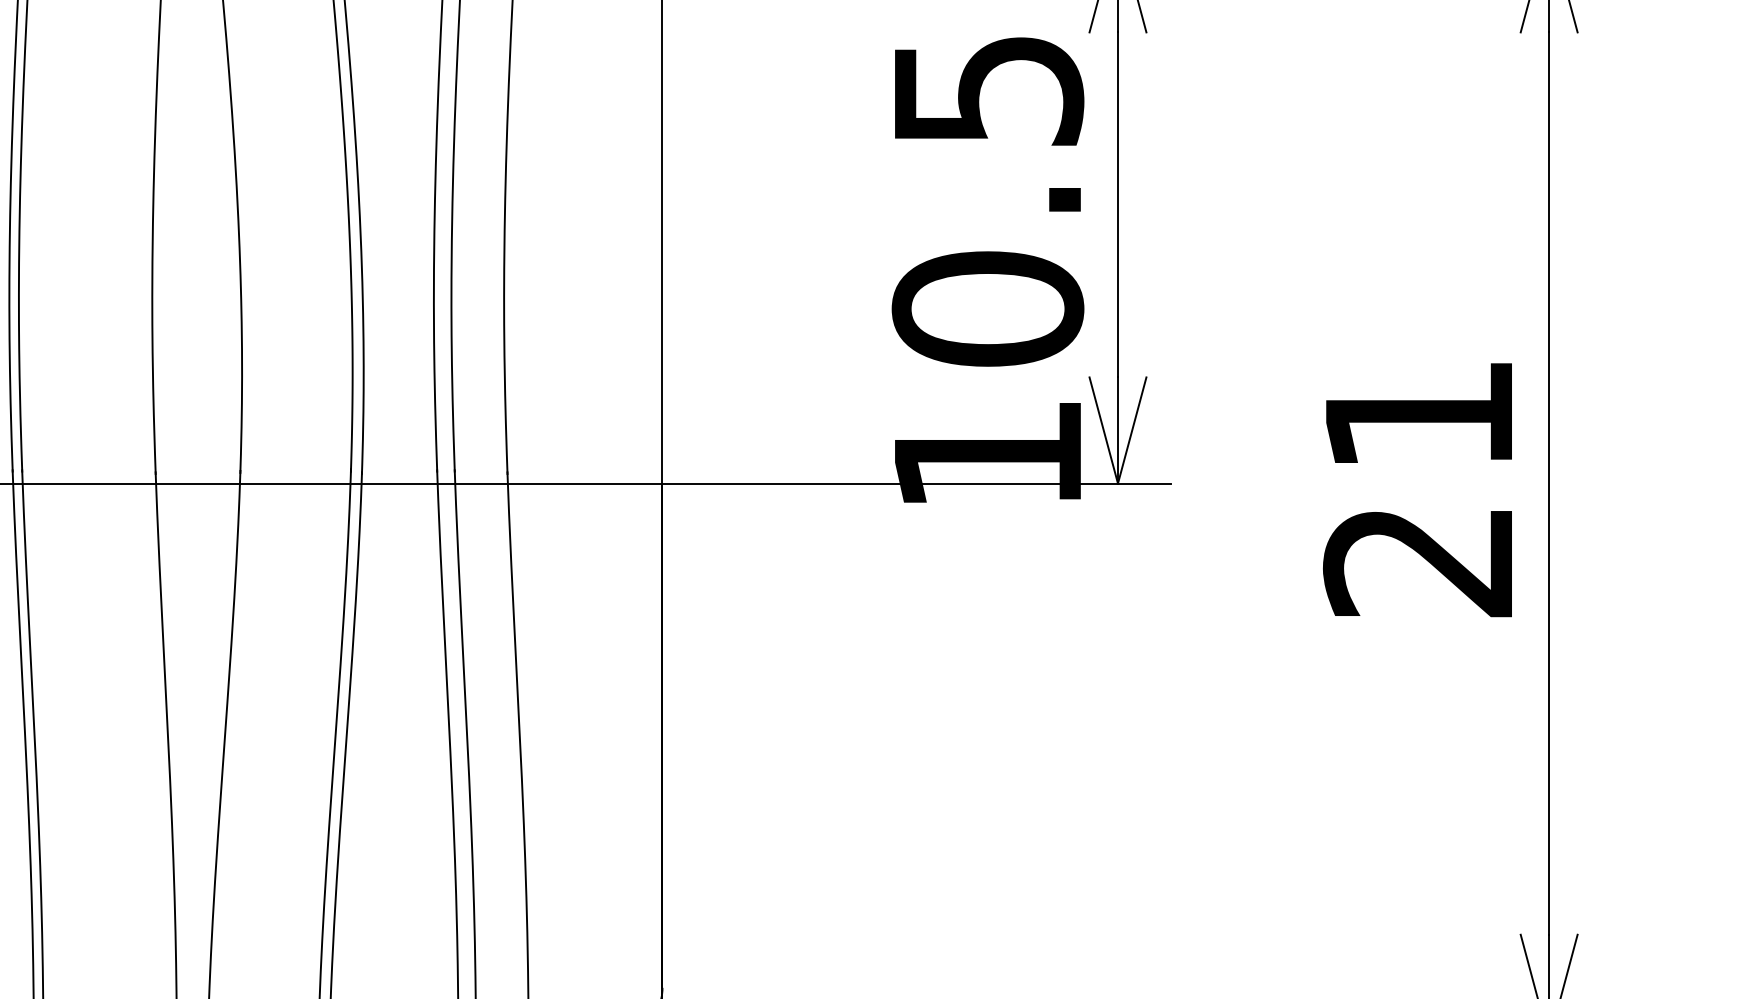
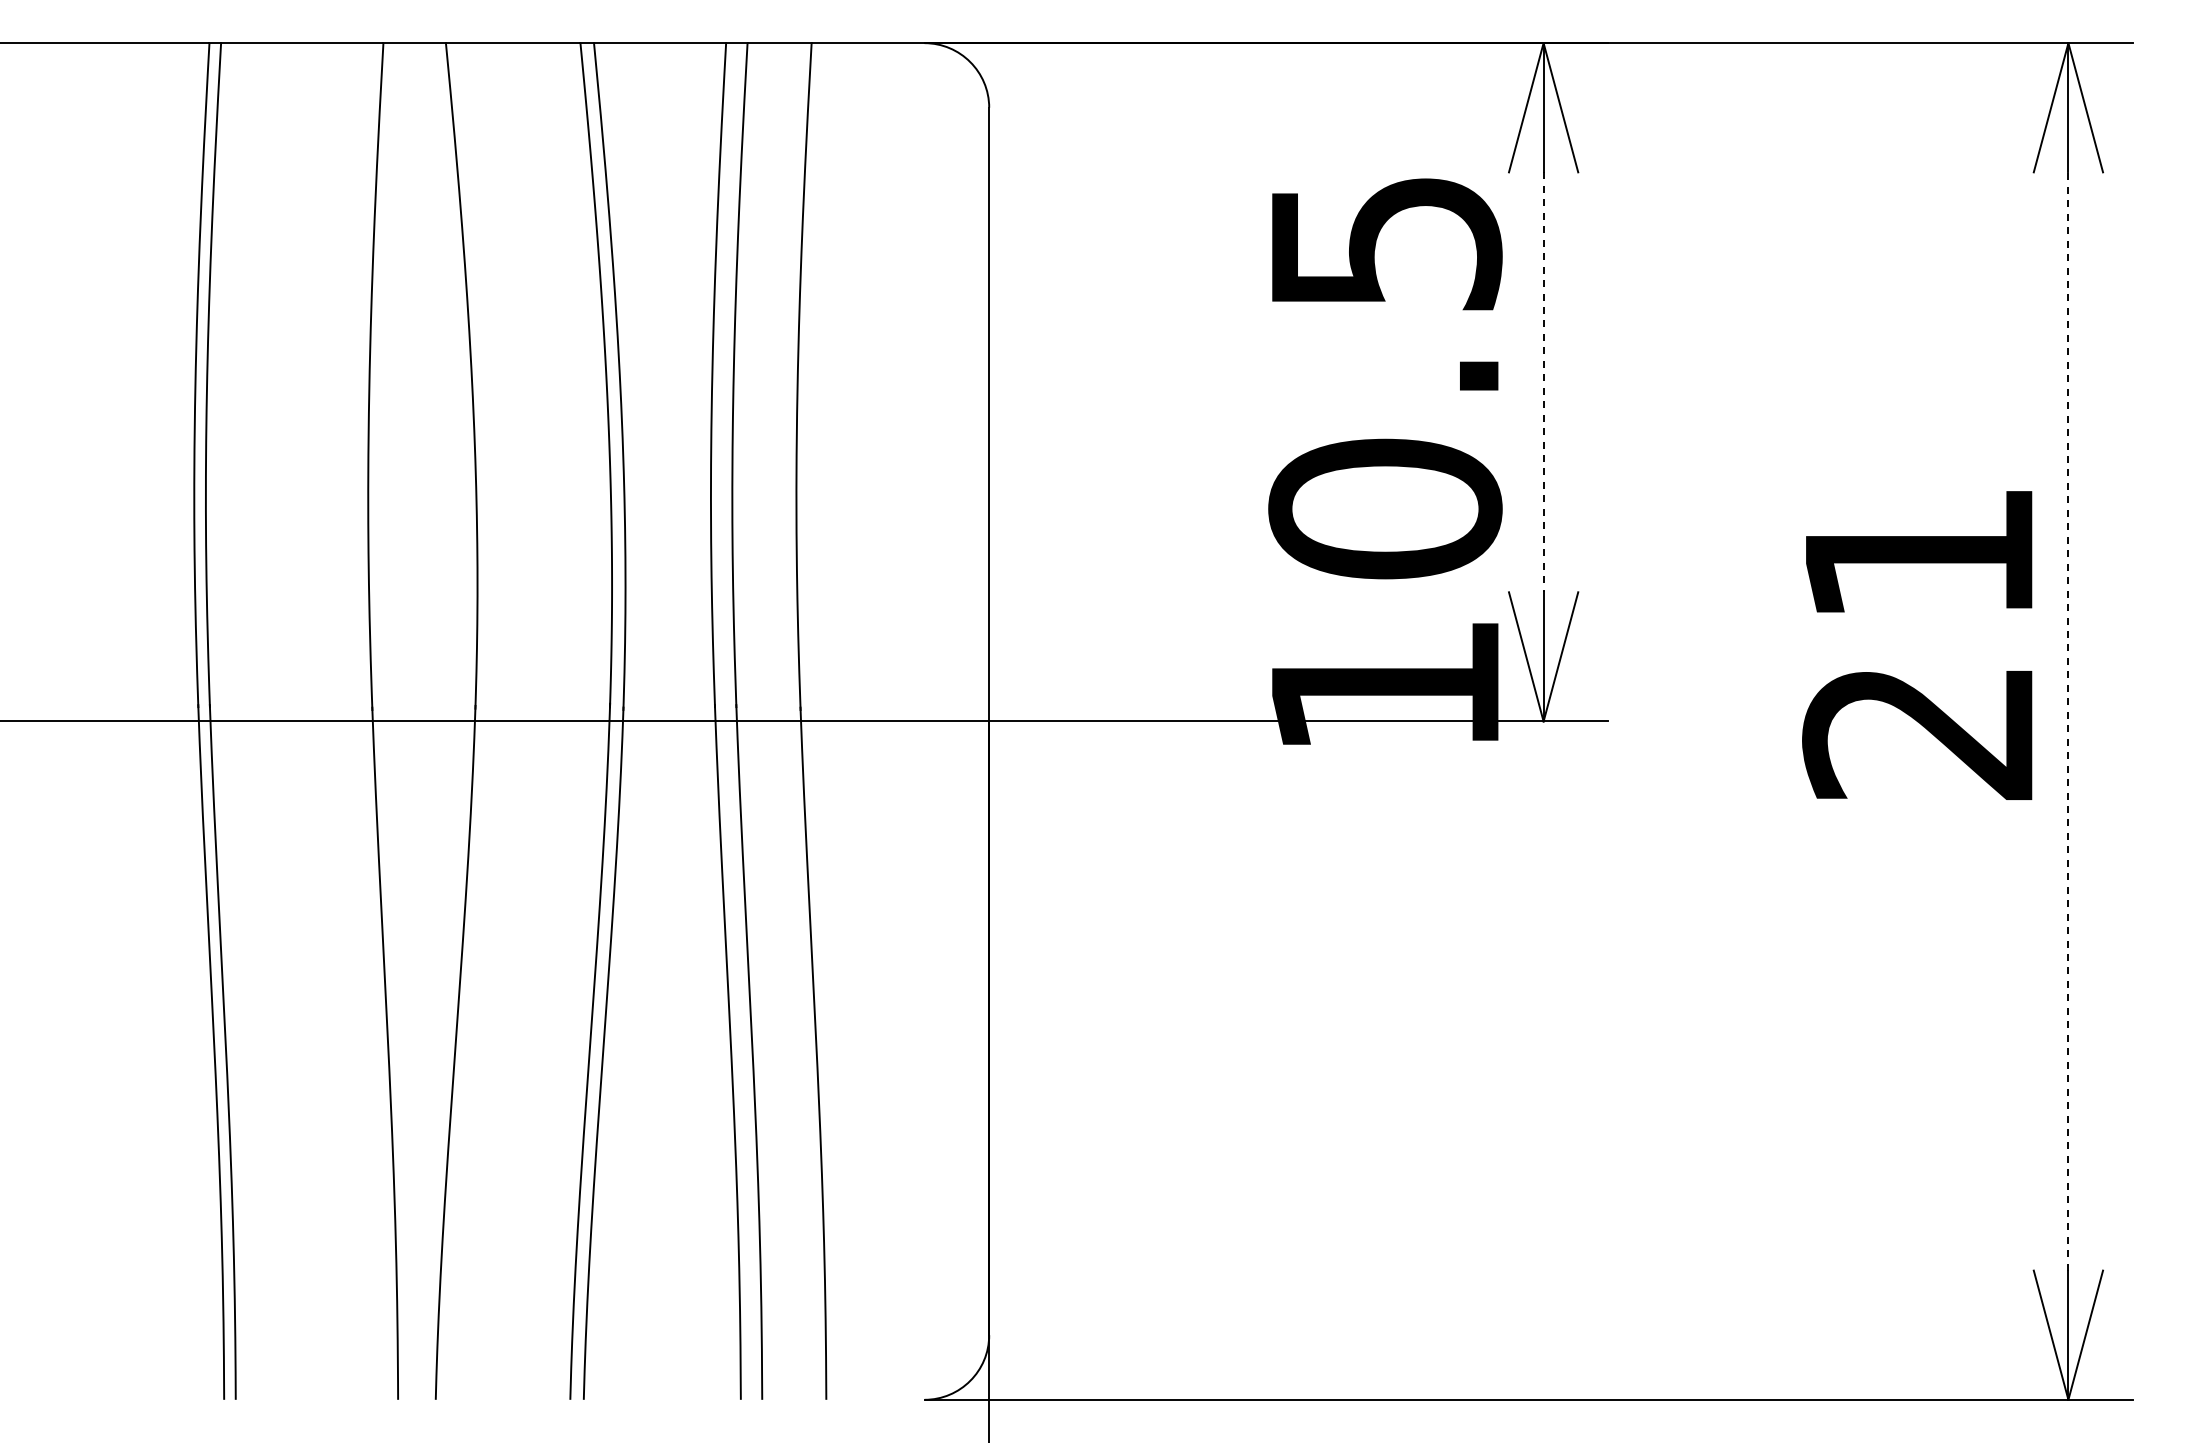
line: (1117, 205) -> (1543, 382), solid -> dashed
line: (1549, 483) -> (2068, 721), solid -> dashed
text: (1417, 490) -> (1917, 645), moved

